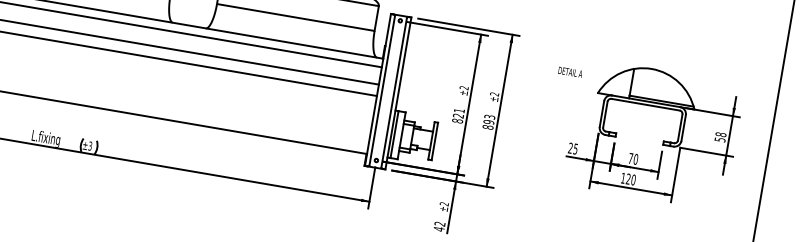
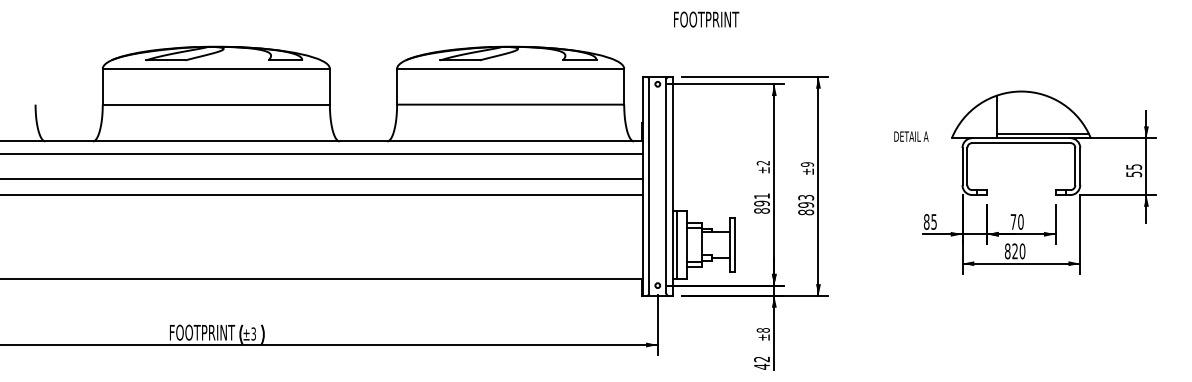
text: (570, 72) -> (911, 136), moved
text: (494, 94) -> (807, 164), ±2 -> ±9
text: (458, 115) -> (761, 203), 821 -> 891
text: (721, 134) -> (1134, 166), 58 -> 55
text: (55, 139) -> (203, 333), L.fixing -> FOOTPRINT
text: (570, 147) -> (926, 221), 25 -> 85
text: (623, 178) -> (1007, 251), 120 -> 820
text: (443, 204) -> (762, 330), ±2 -> ±8

